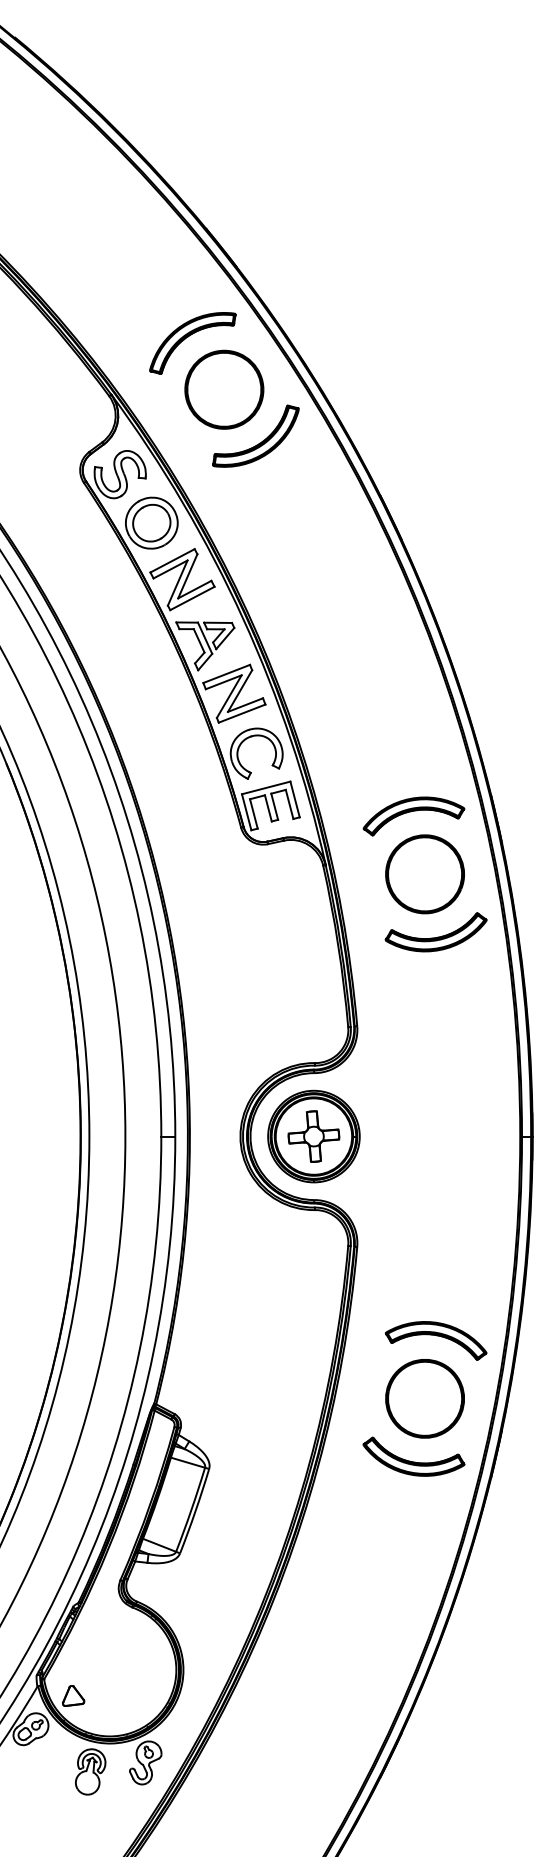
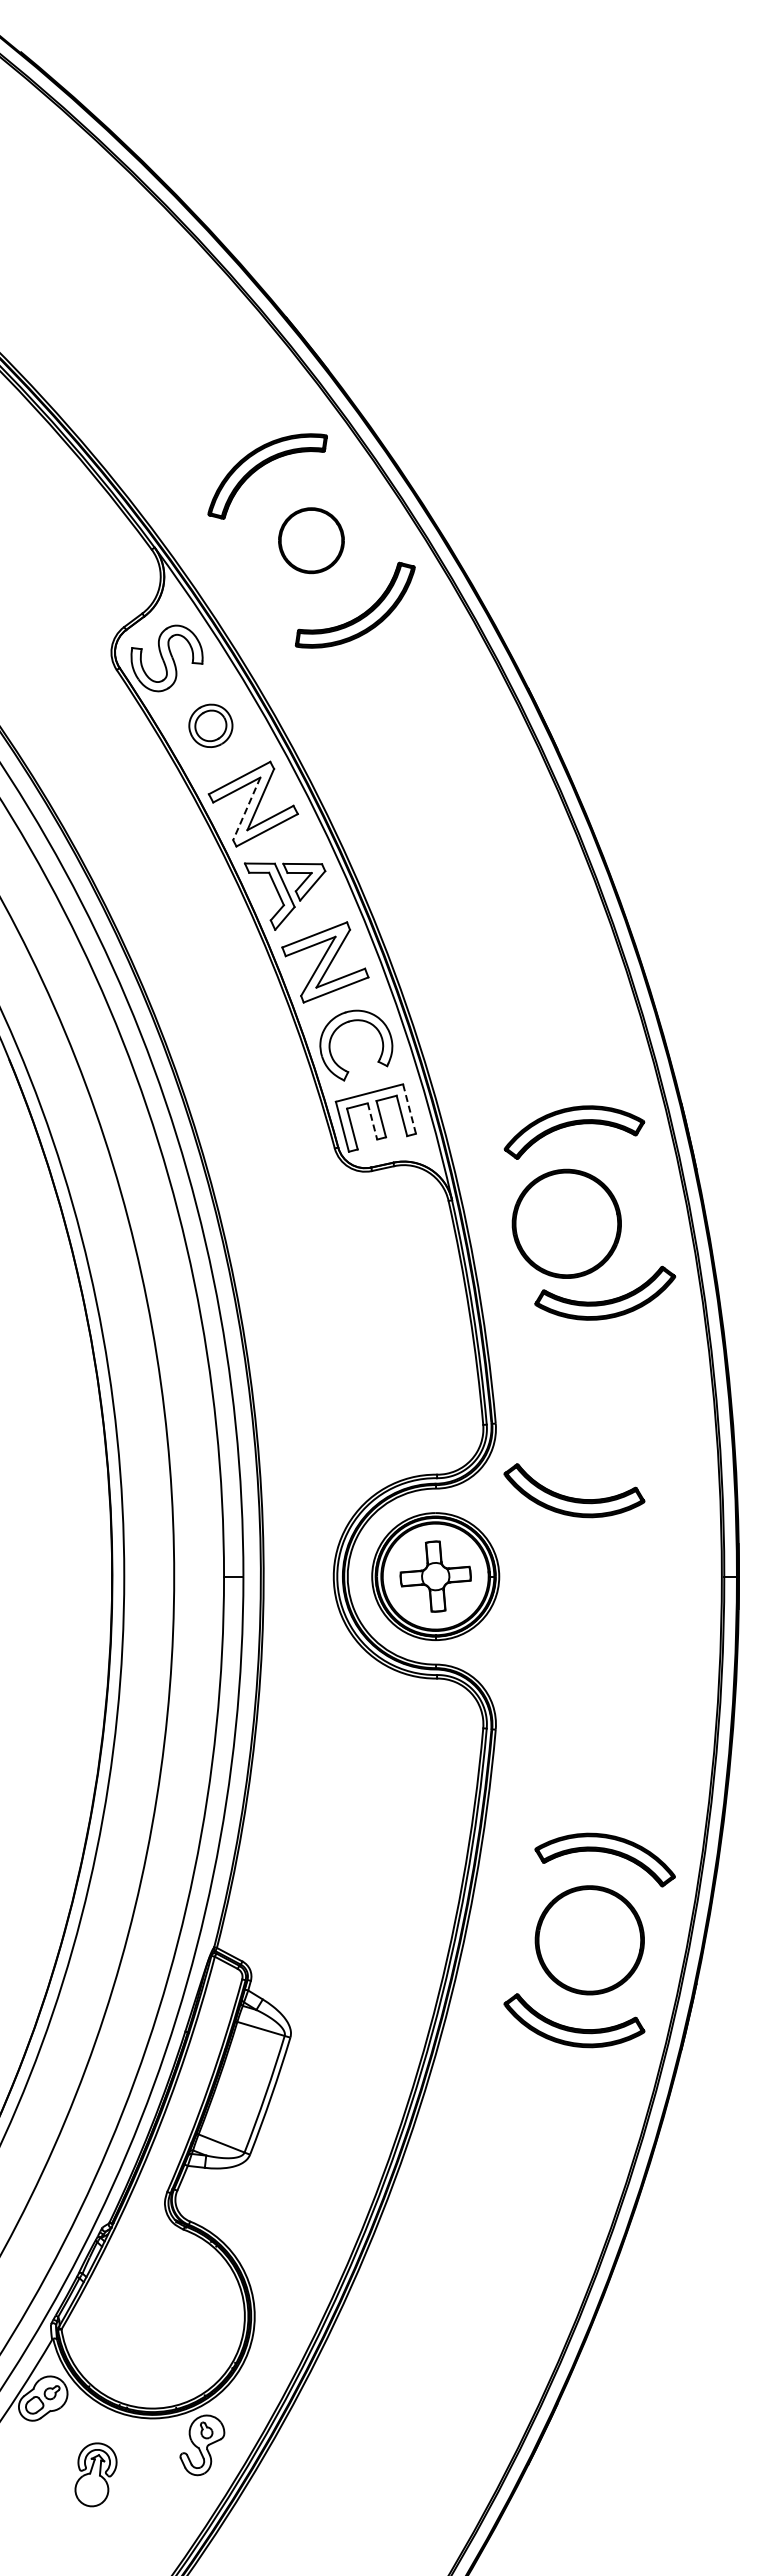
part: (224, 389) -> (311, 540), size x0.6
part: (151, 522) -> (210, 725), size x0.6
line: (177, 583) -> (246, 809), solid -> dashed
line: (295, 799) -> (409, 1109), solid -> dashed
line: (268, 808) -> (372, 1121), solid -> dashed
part: (424, 874) -> (566, 1223), moved
part: (414, 1079) -> (574, 1497), added
part: (73, 1696) -> (102, 2352), removed
part: (90, 1771) -> (95, 2474), moved

